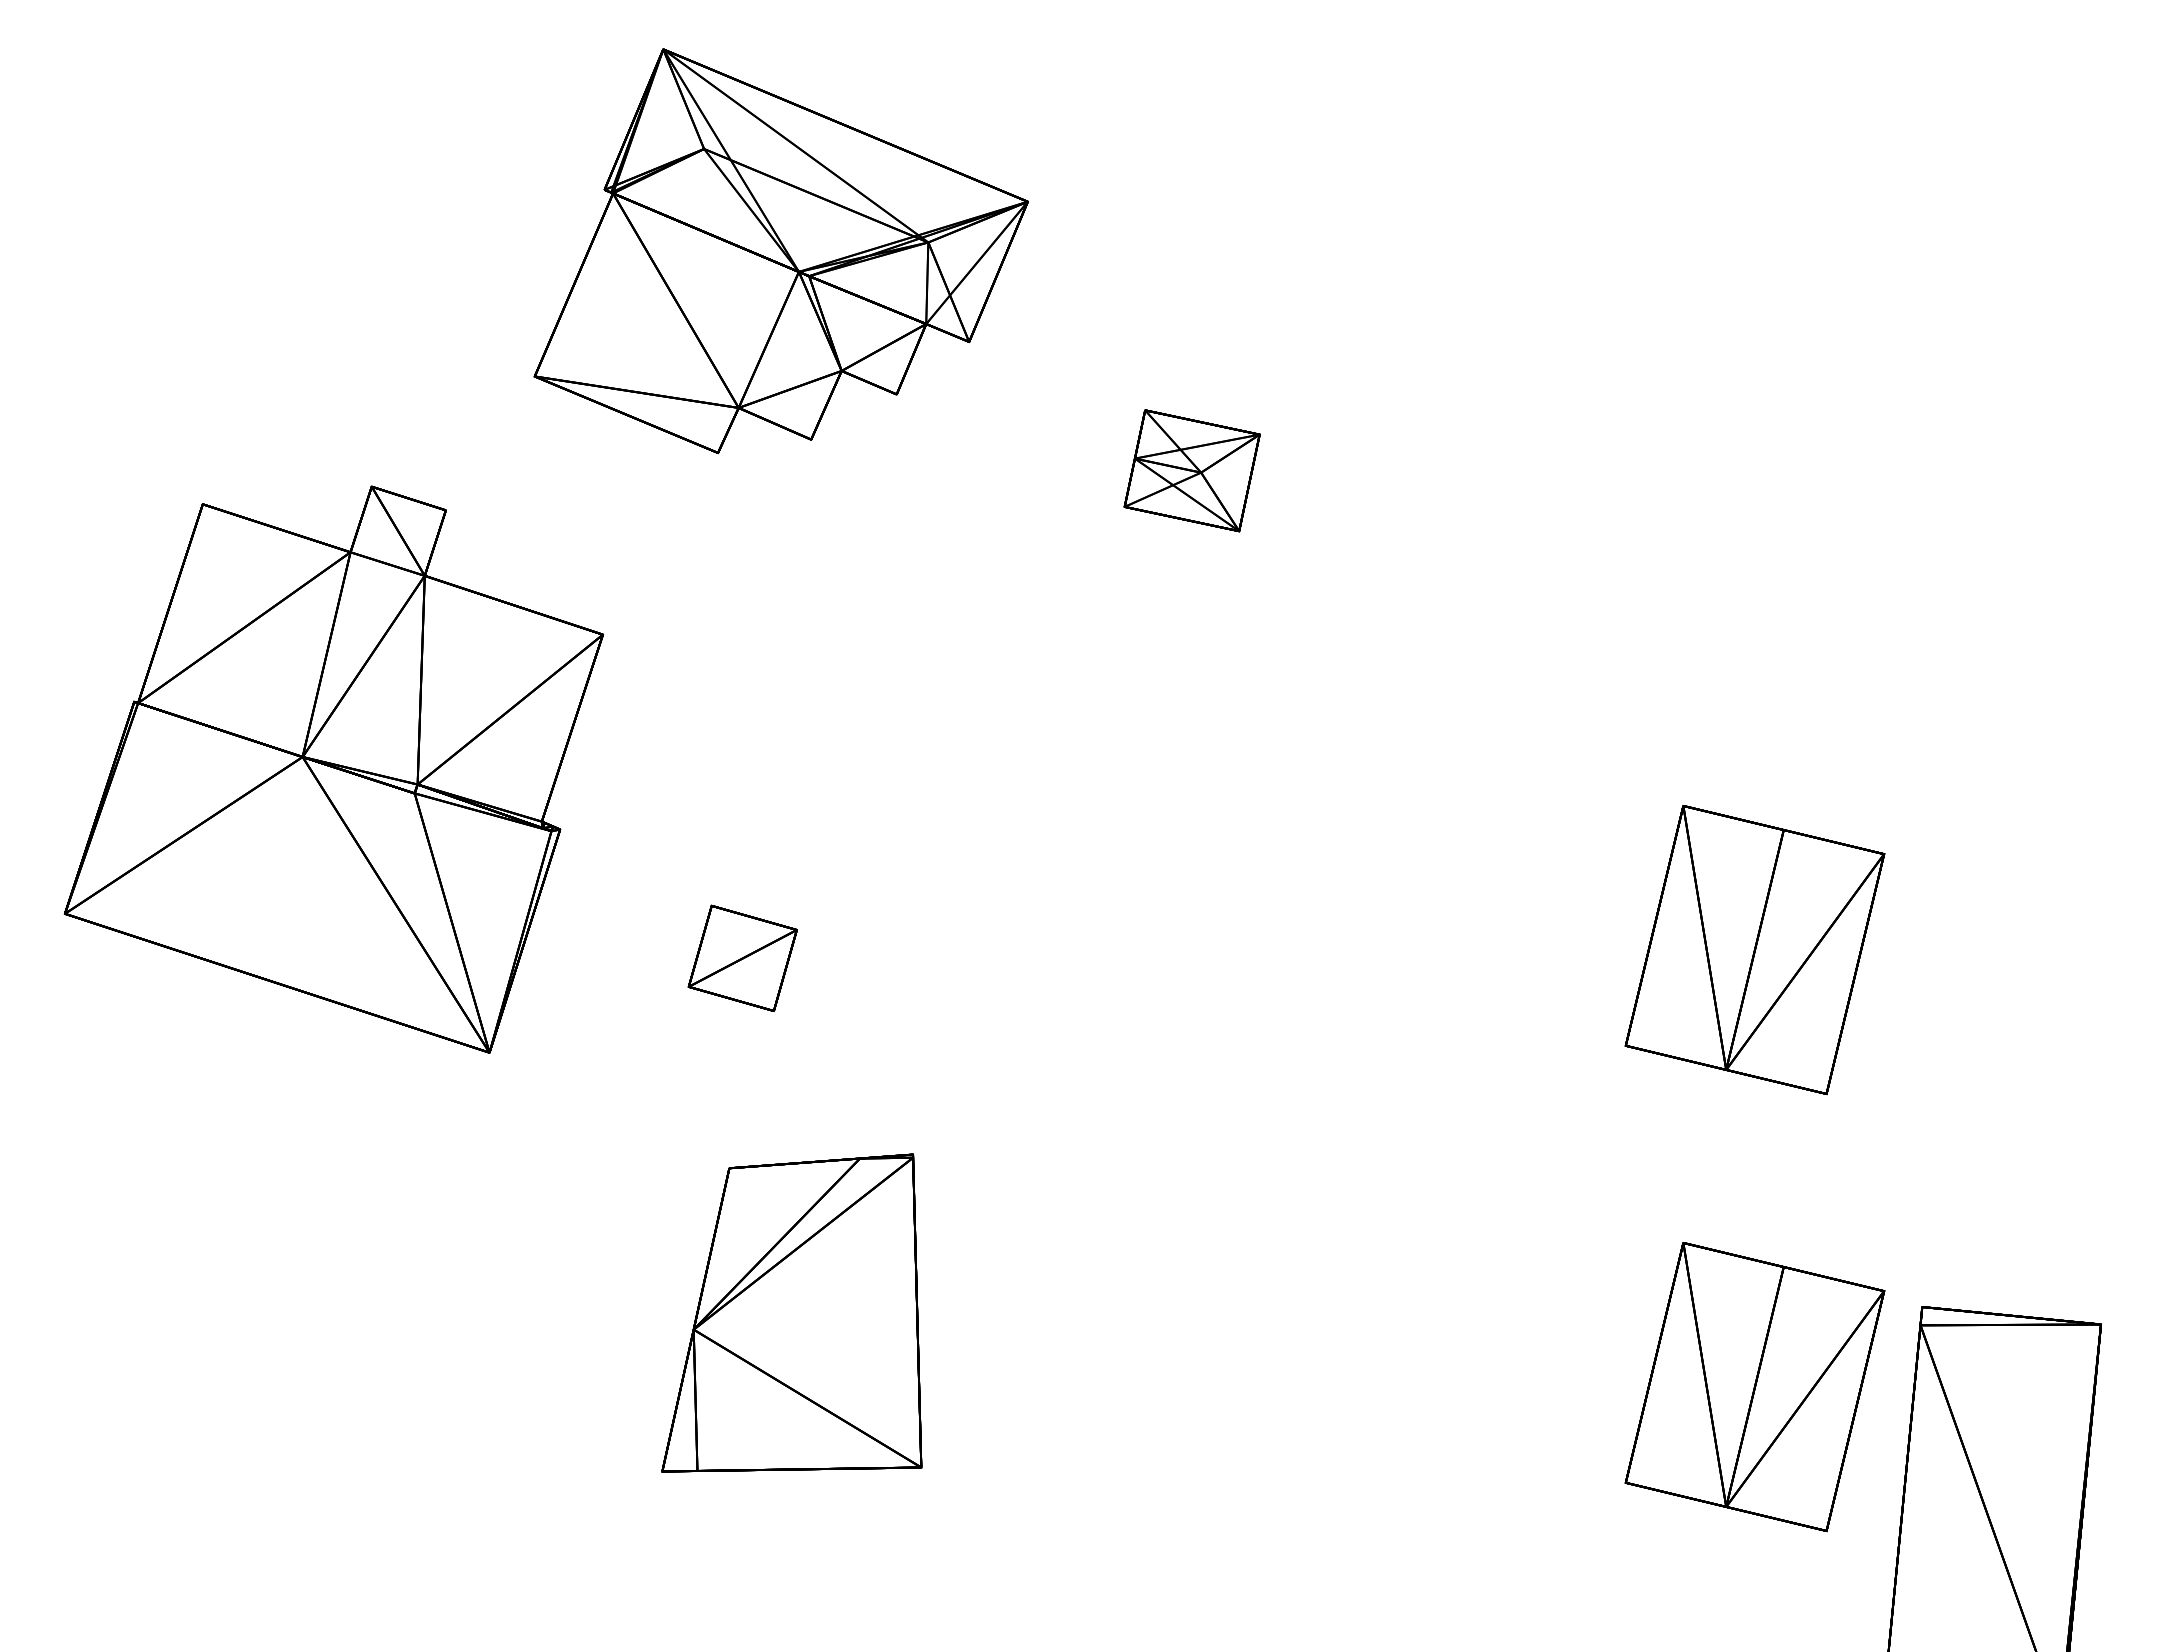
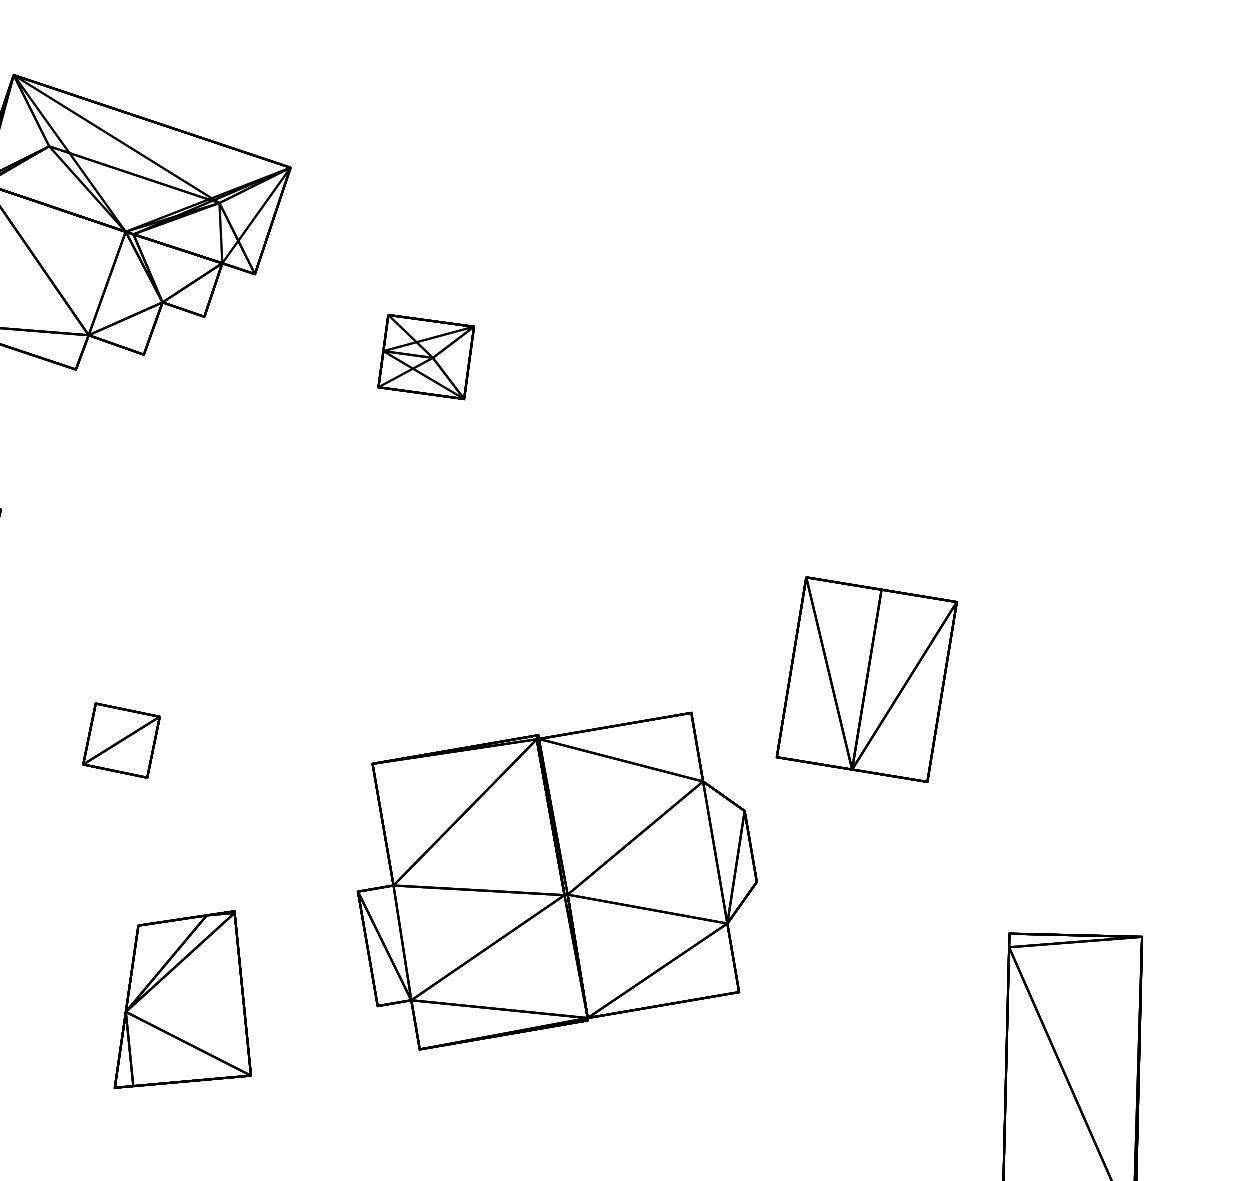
part: (1316, 1190) -> (556, 880), added
part: (791, 1313) -> (176, 999), size x0.71
part: (1754, 1387) -> (890, 1002), removed

